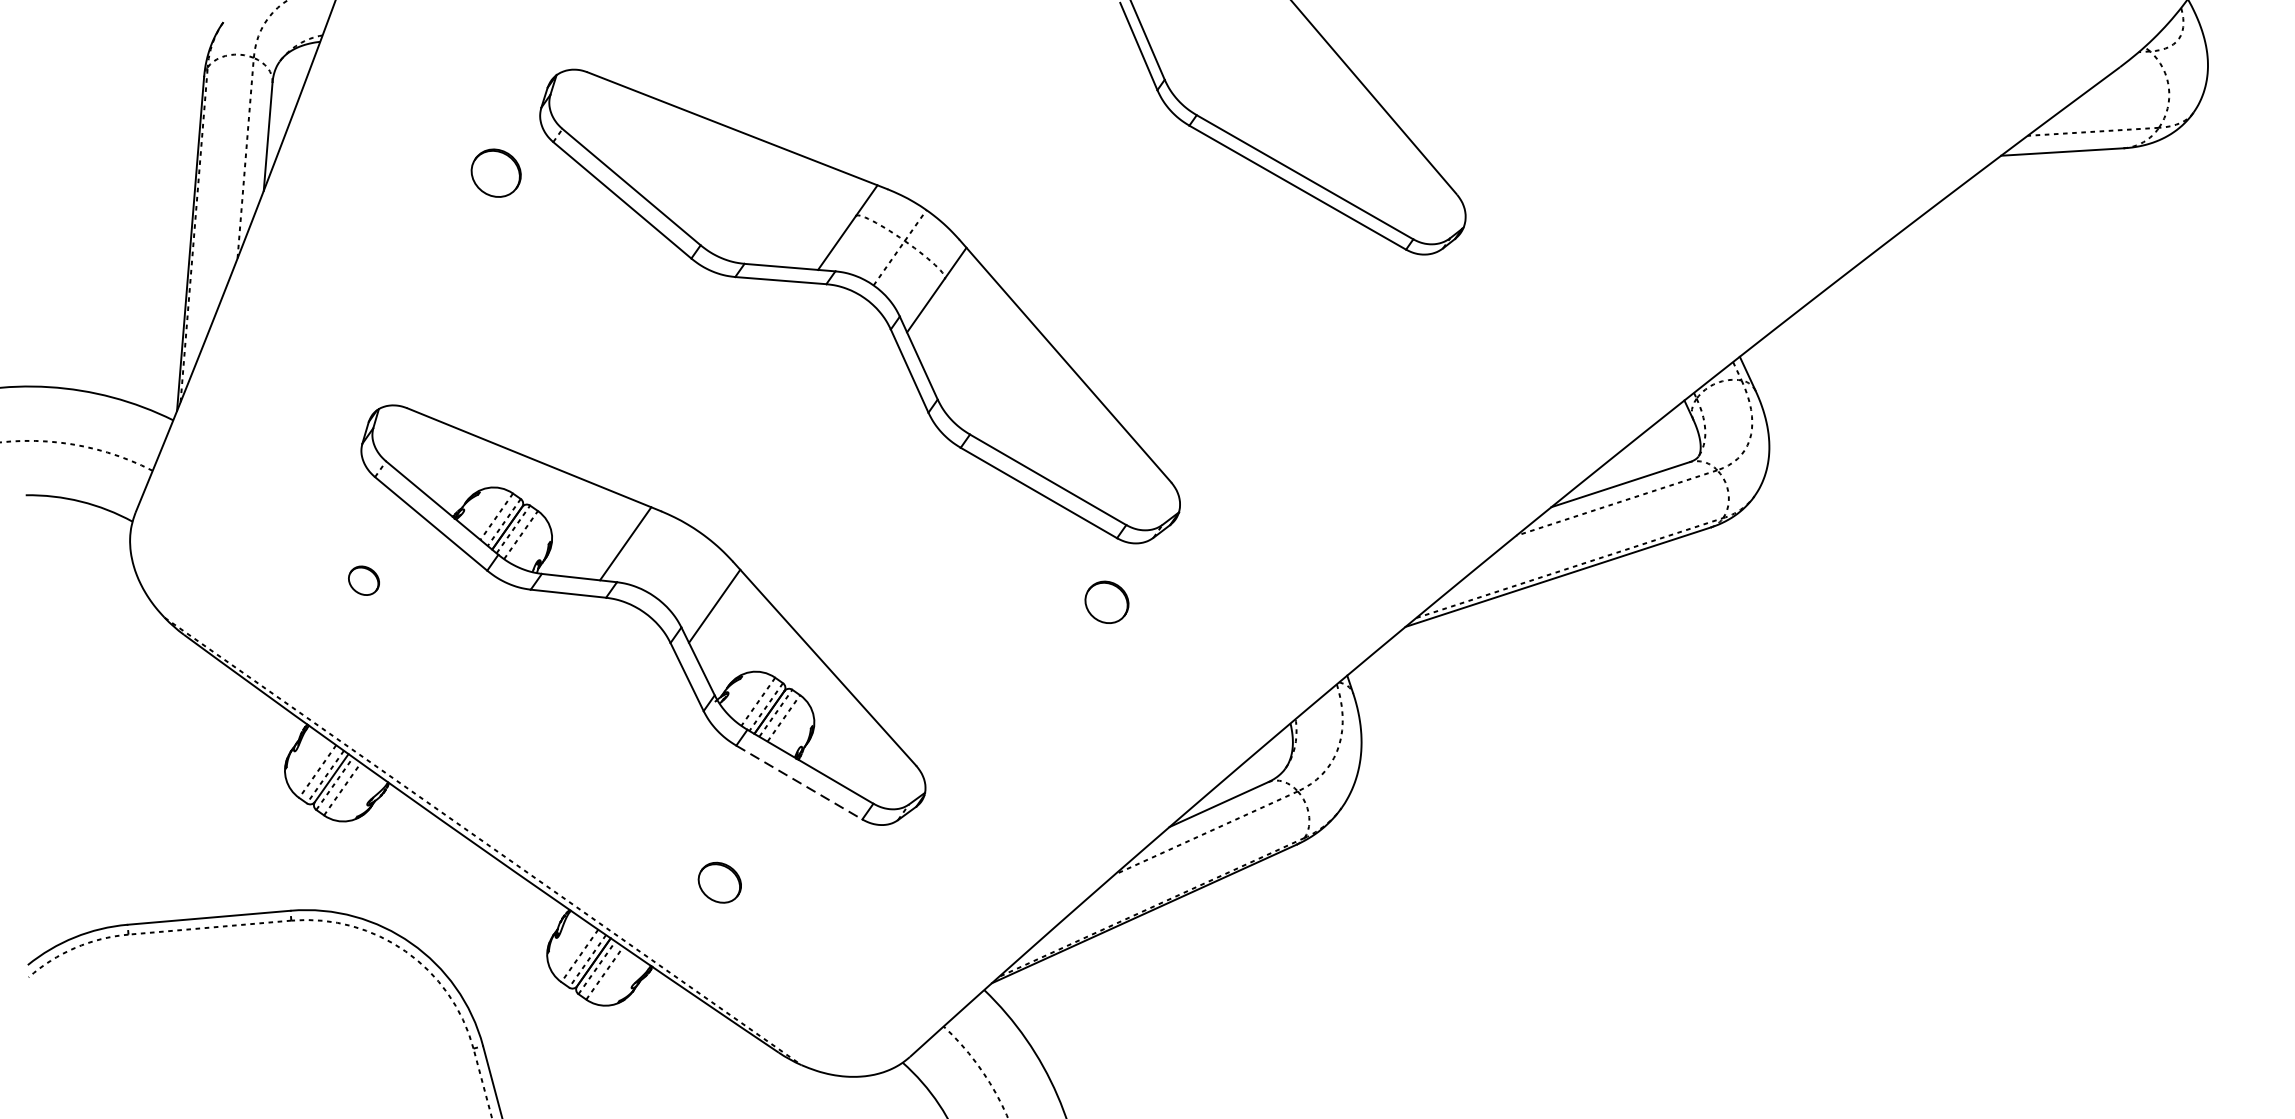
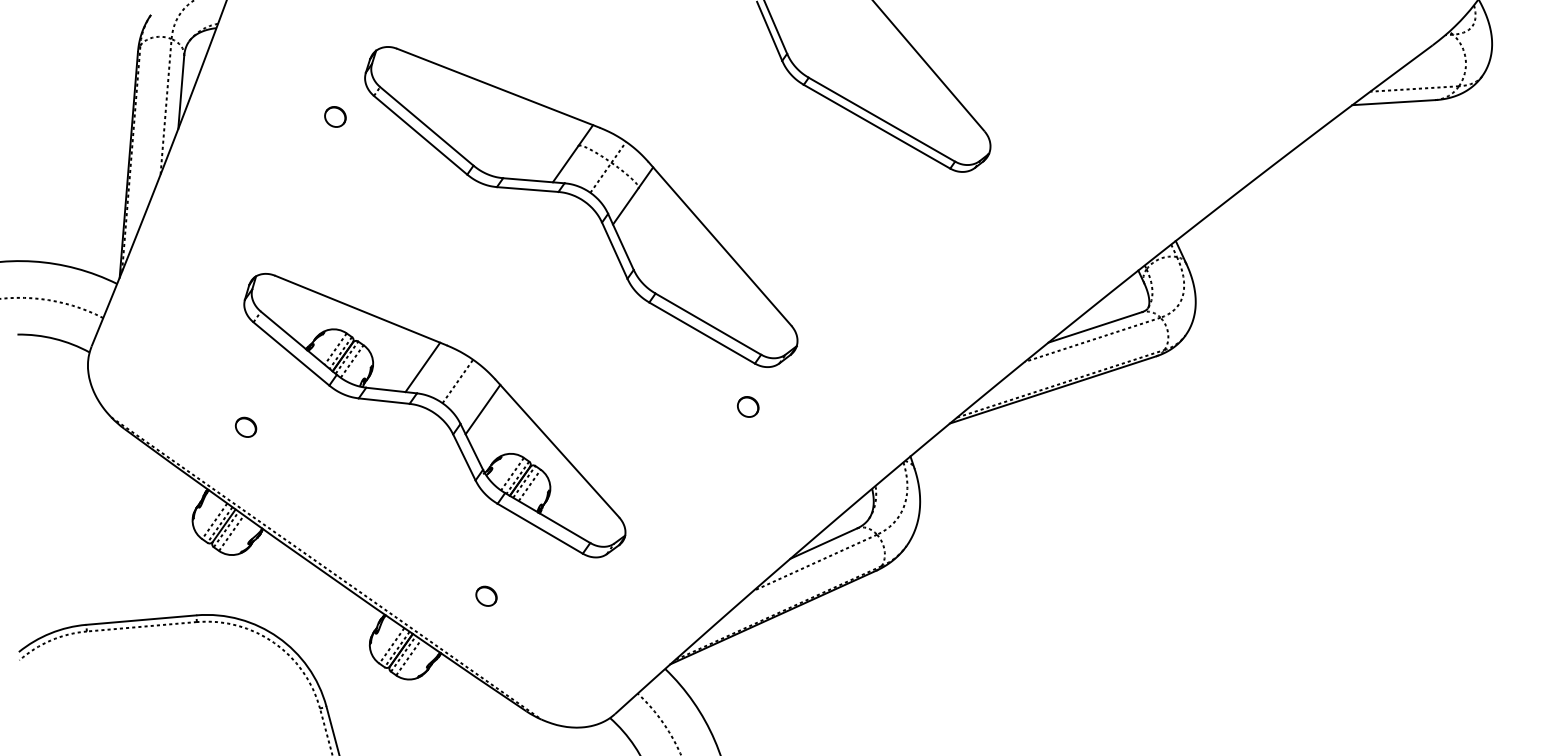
part: (496, 172) -> (335, 116), size x0.62
line: (676, 564) -> (457, 381), added
part: (364, 579) -> (246, 426), moved
part: (1107, 601) -> (748, 406), size x0.71
line: (799, 783) -> (540, 529), dashed -> solid
part: (719, 881) -> (486, 595), size x0.71

